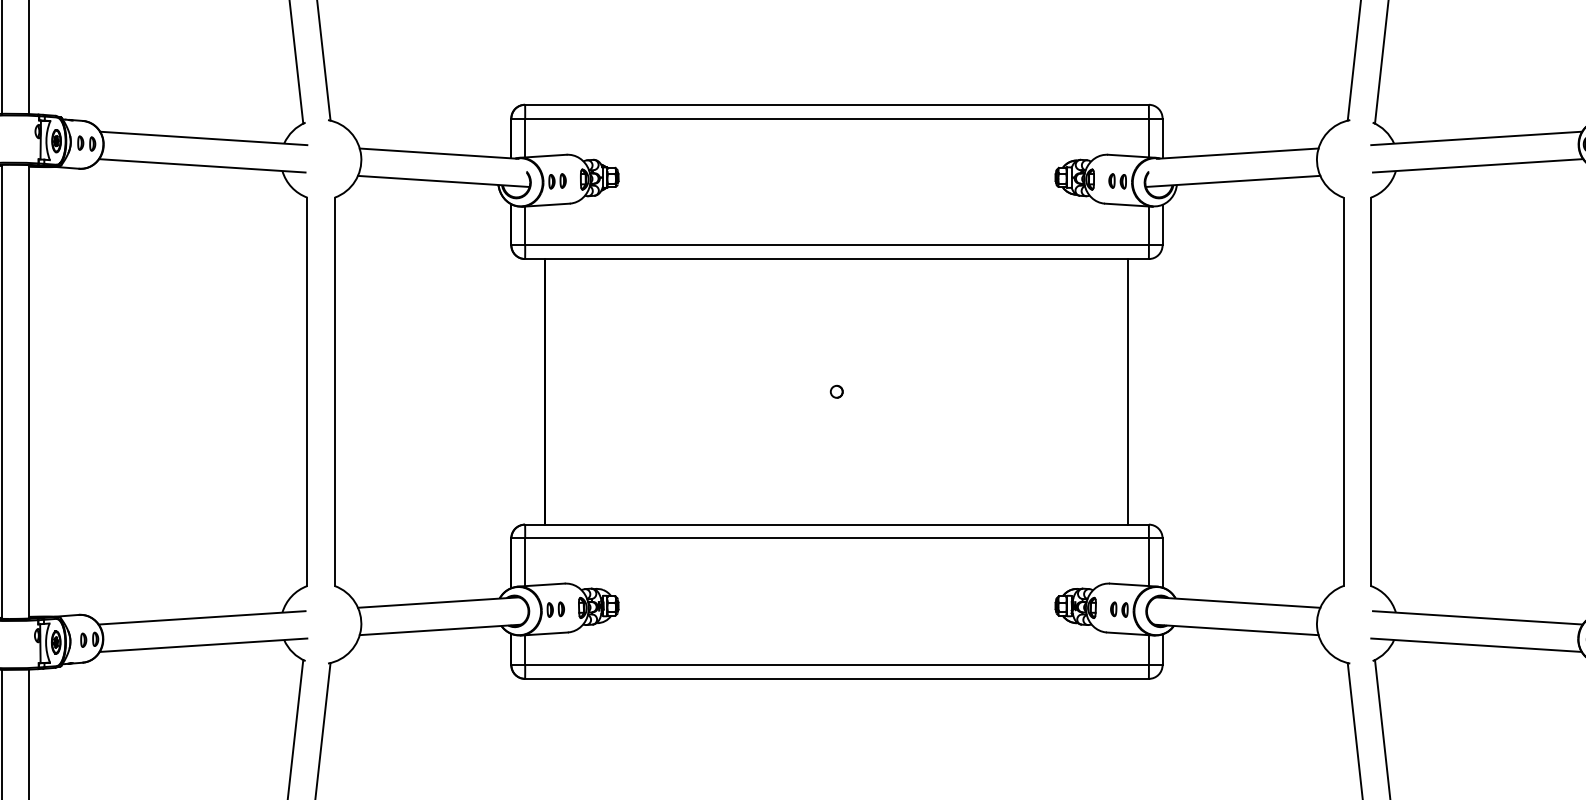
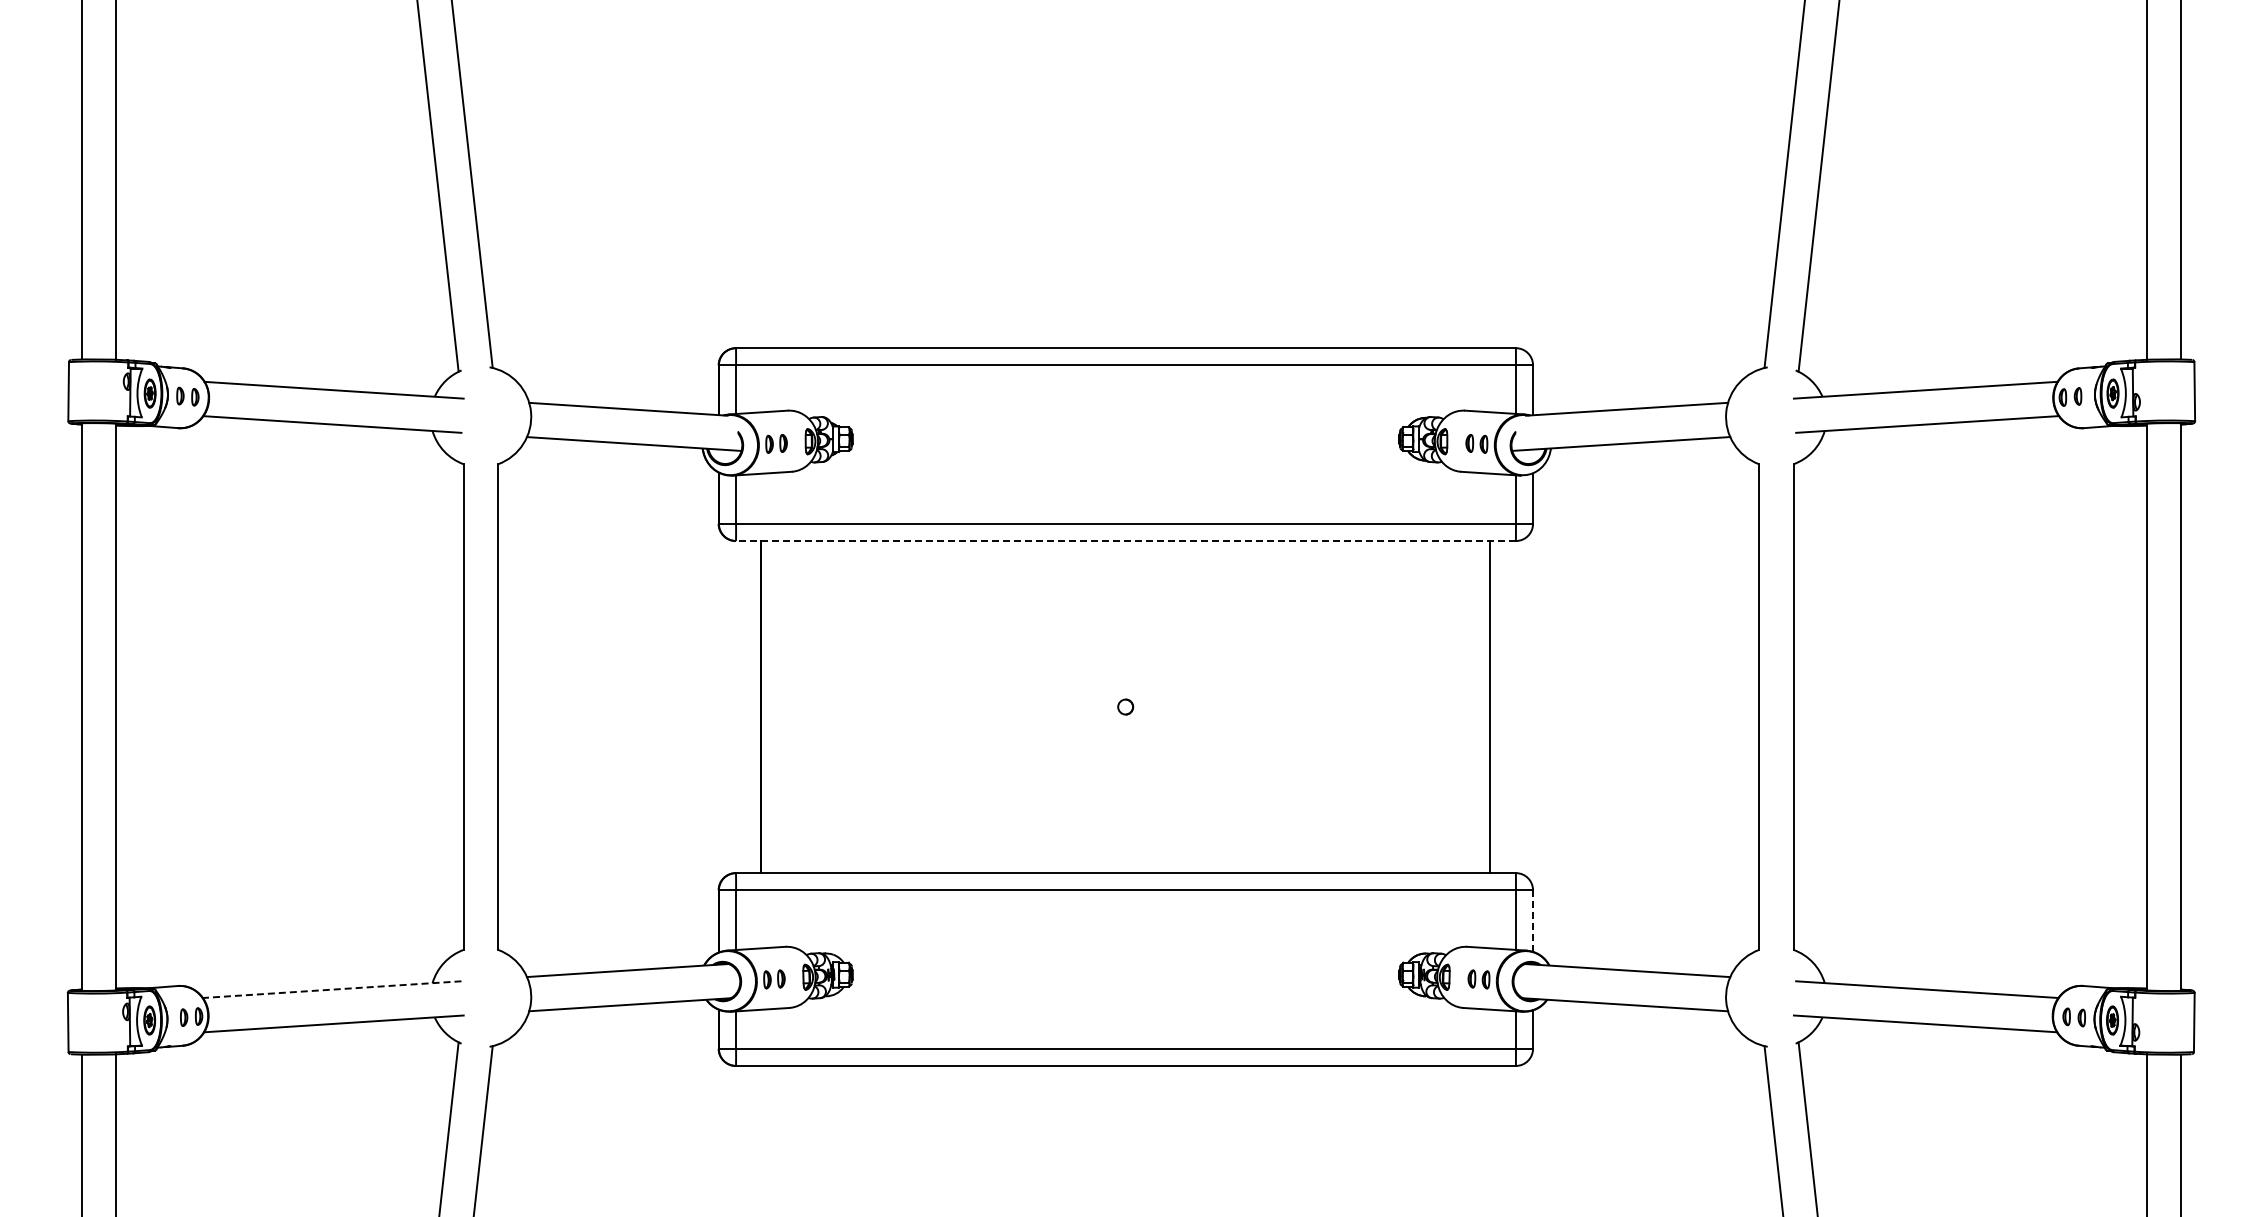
line: (836, 259) -> (1125, 541), solid -> dashed
line: (1162, 563) -> (1533, 921), solid -> dashed
line: (202, 617) -> (332, 989), solid -> dashed

